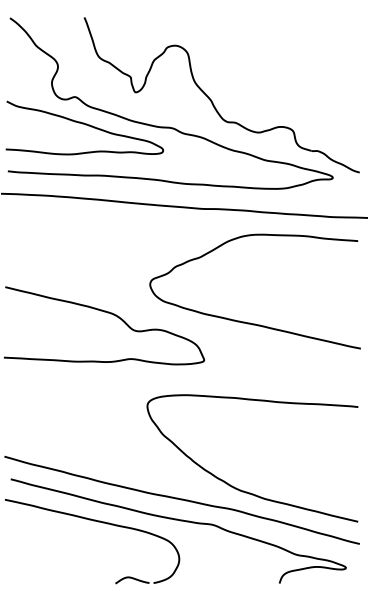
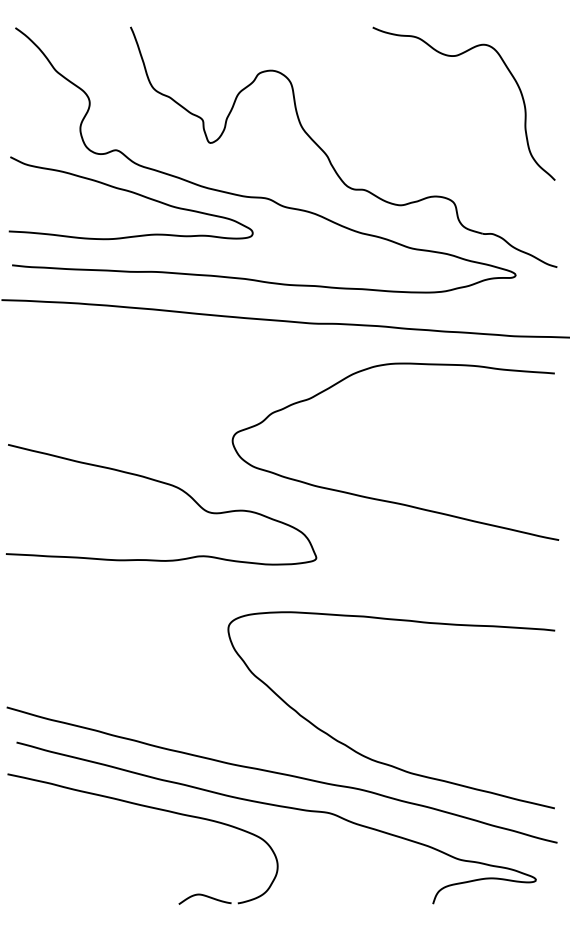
curve: (293, 37) -> (454, 57), added

